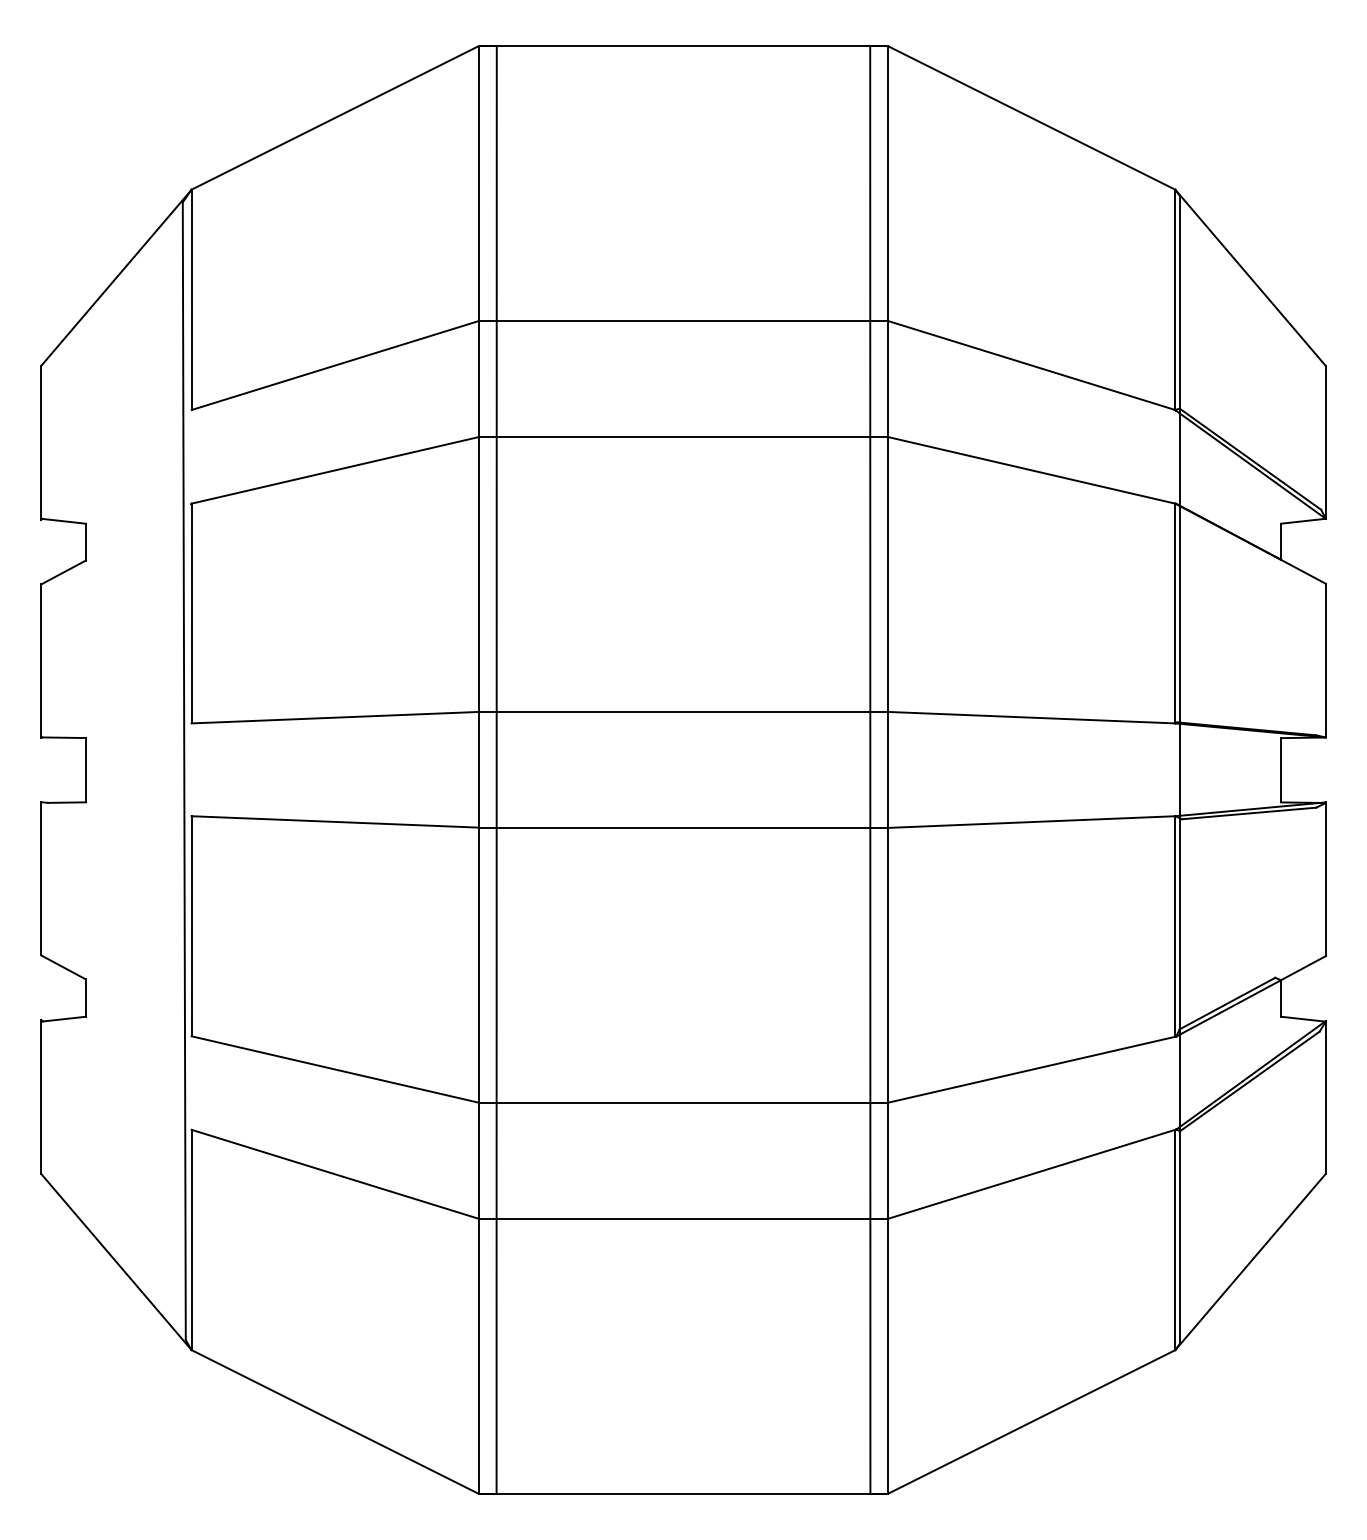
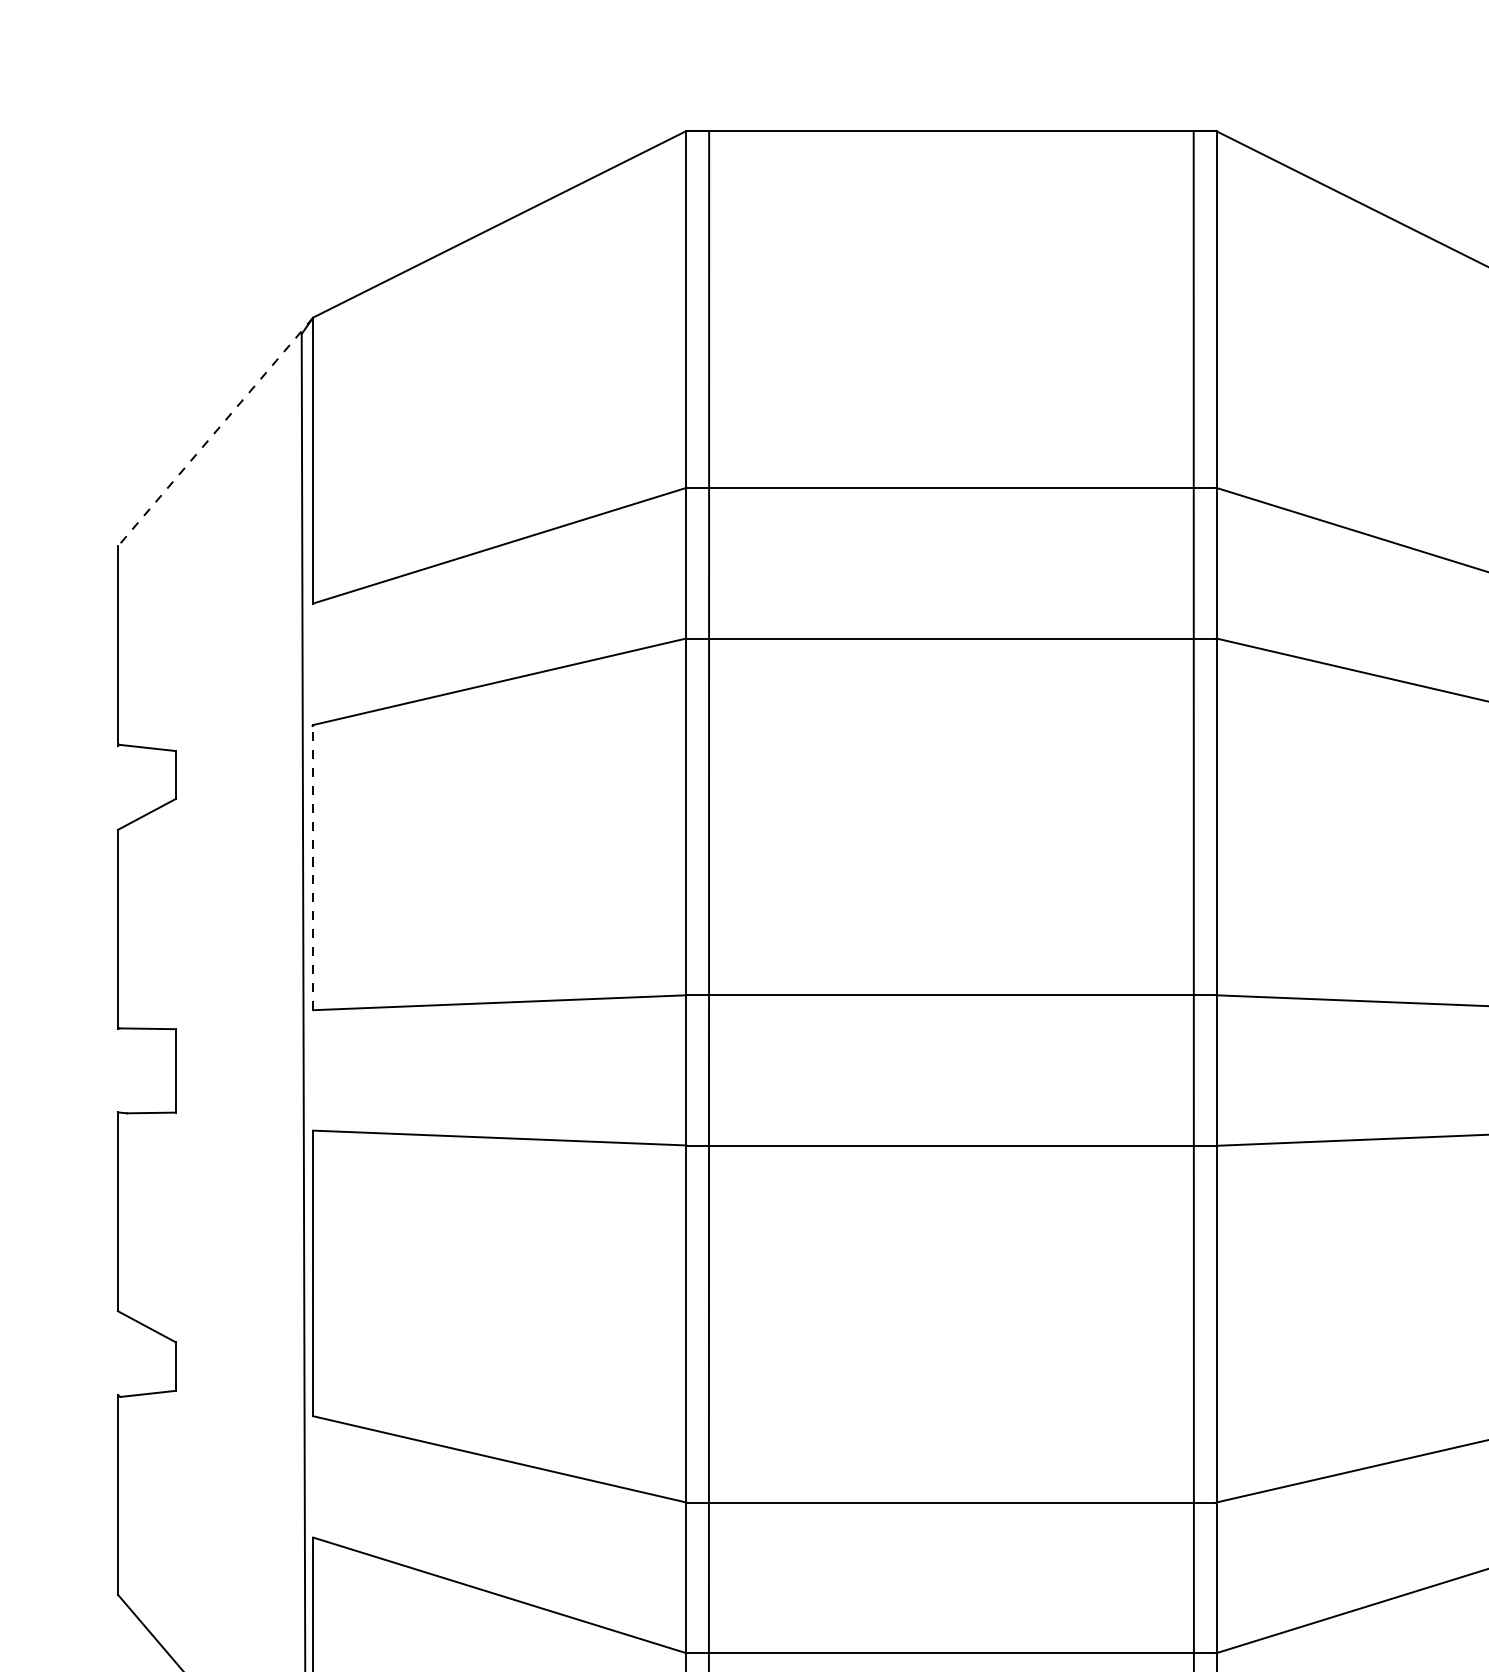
line: (116, 277) -> (215, 431), solid -> dashed
line: (191, 613) -> (313, 867), solid -> dashed

